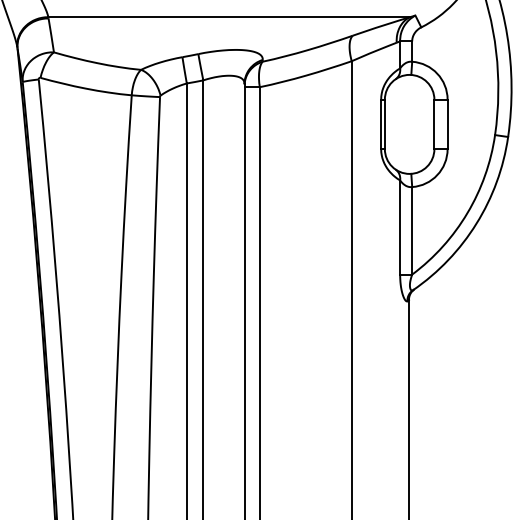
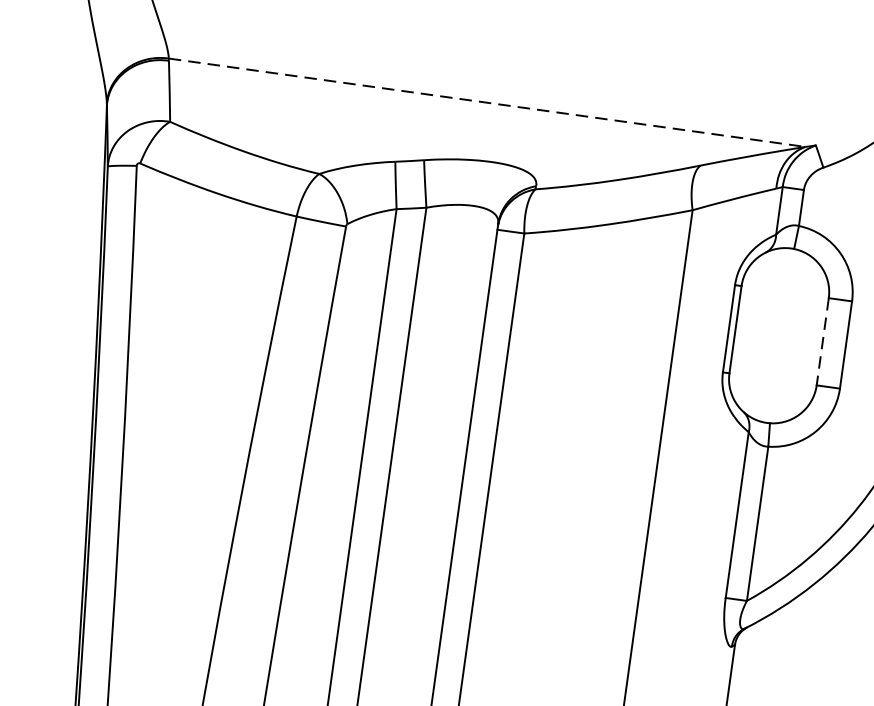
line: (229, 17) -> (487, 103), solid -> dashed
line: (434, 124) -> (822, 341), solid -> dashed

